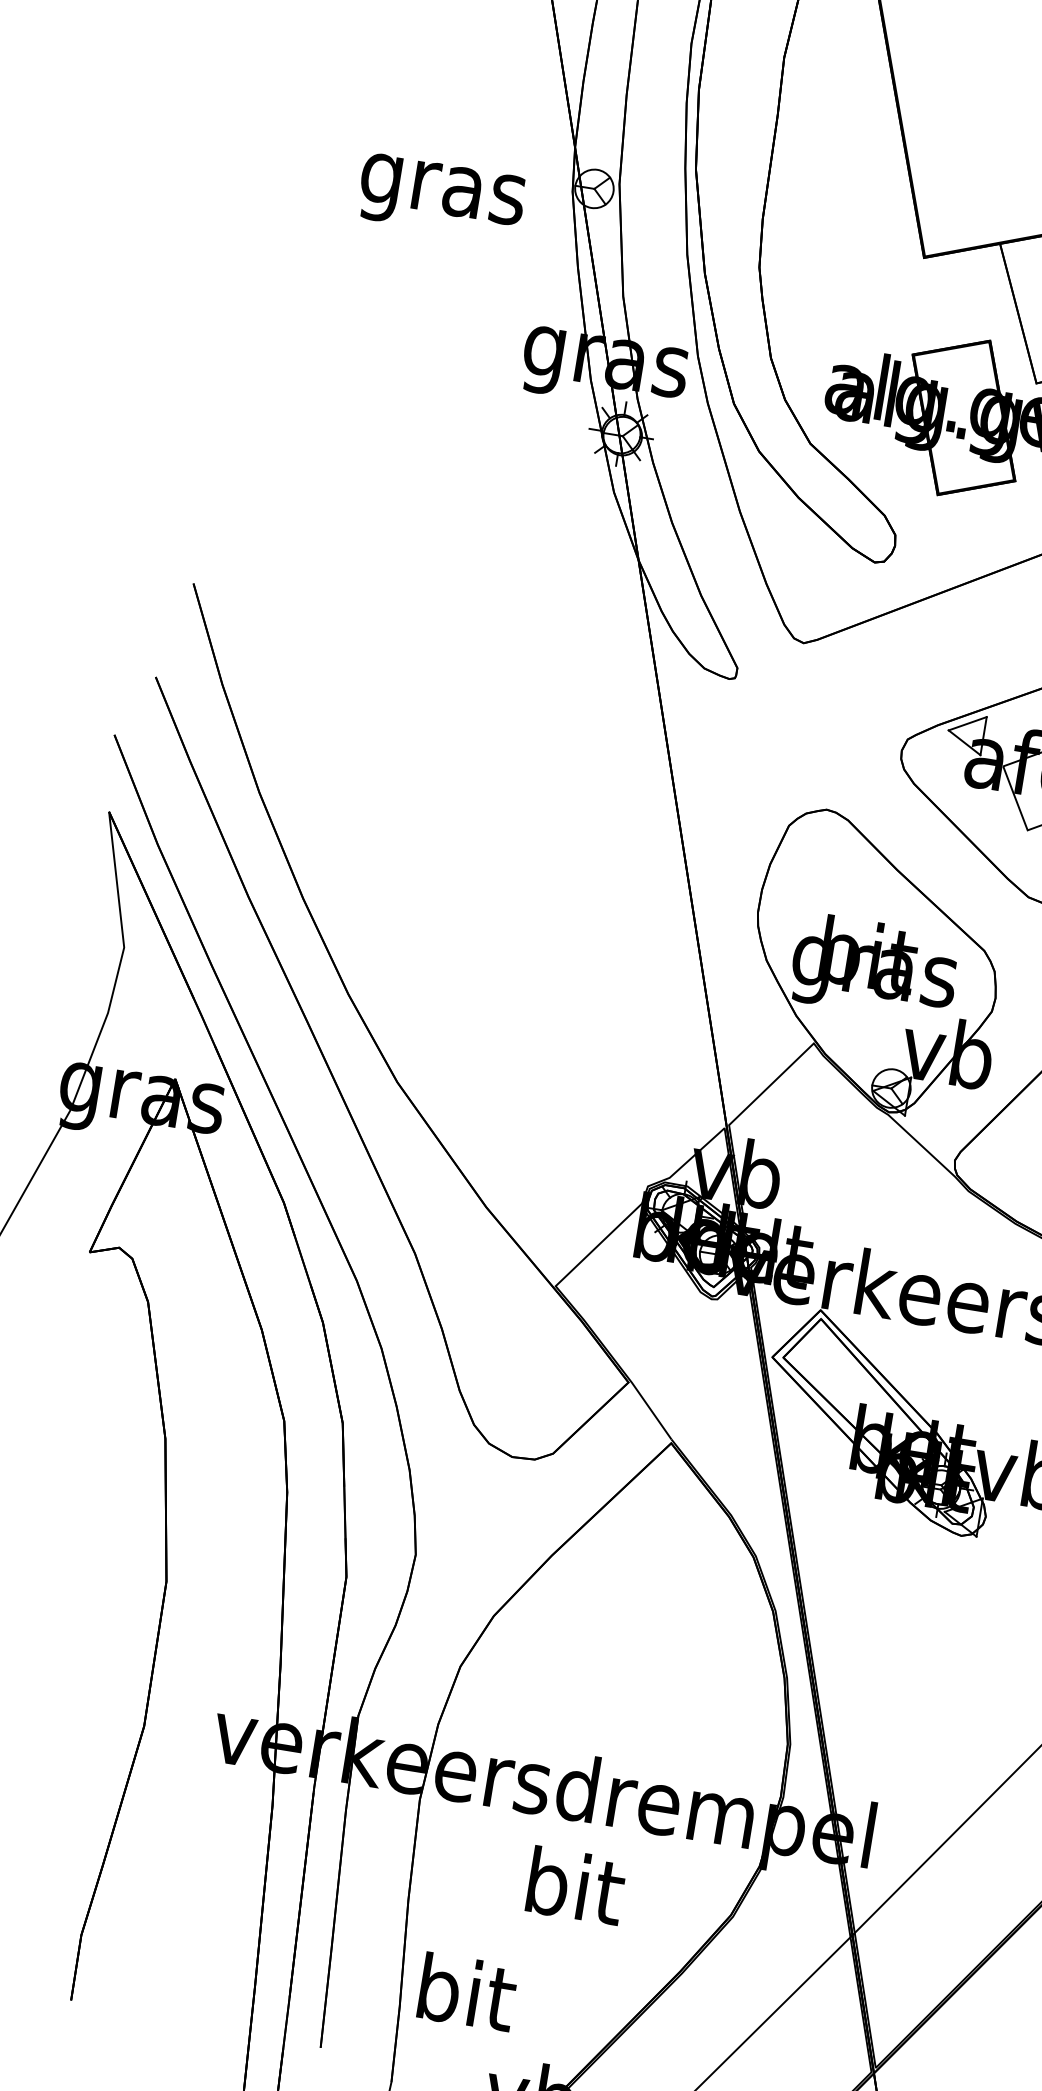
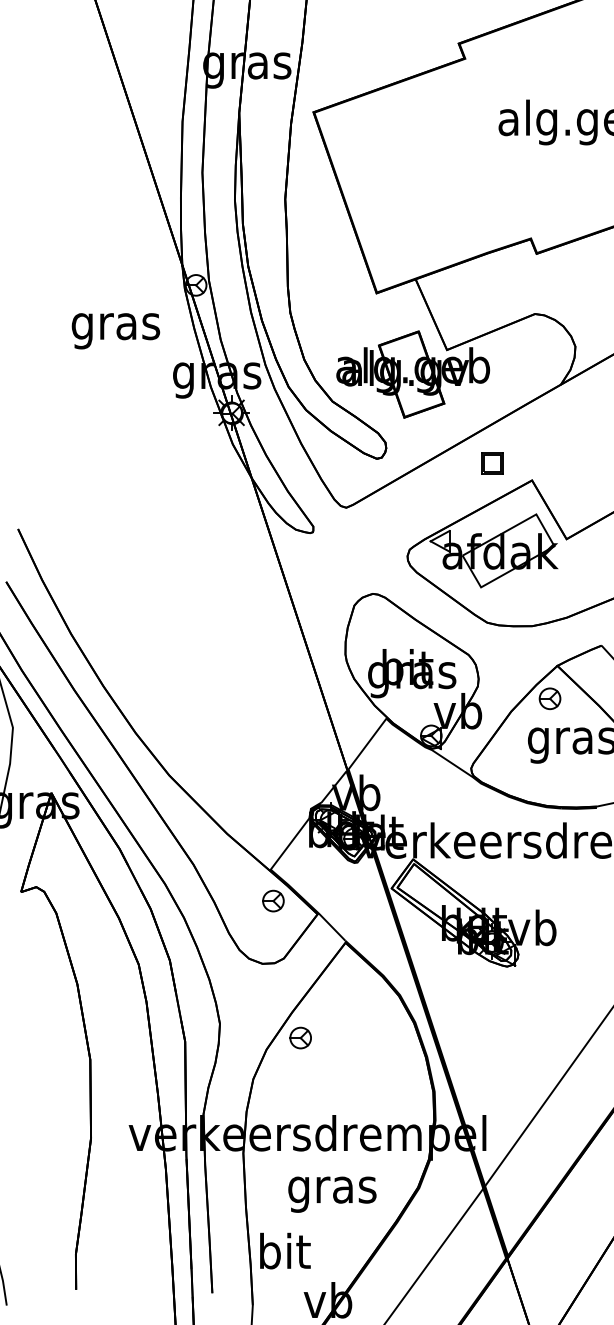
text: (440, 197) -> (115, 331), moved
part: (551, 1343) -> (273, 900), added
part: (559, 1603) -> (300, 1037), added
text: (572, 1893) -> (332, 1189), bit -> gras

